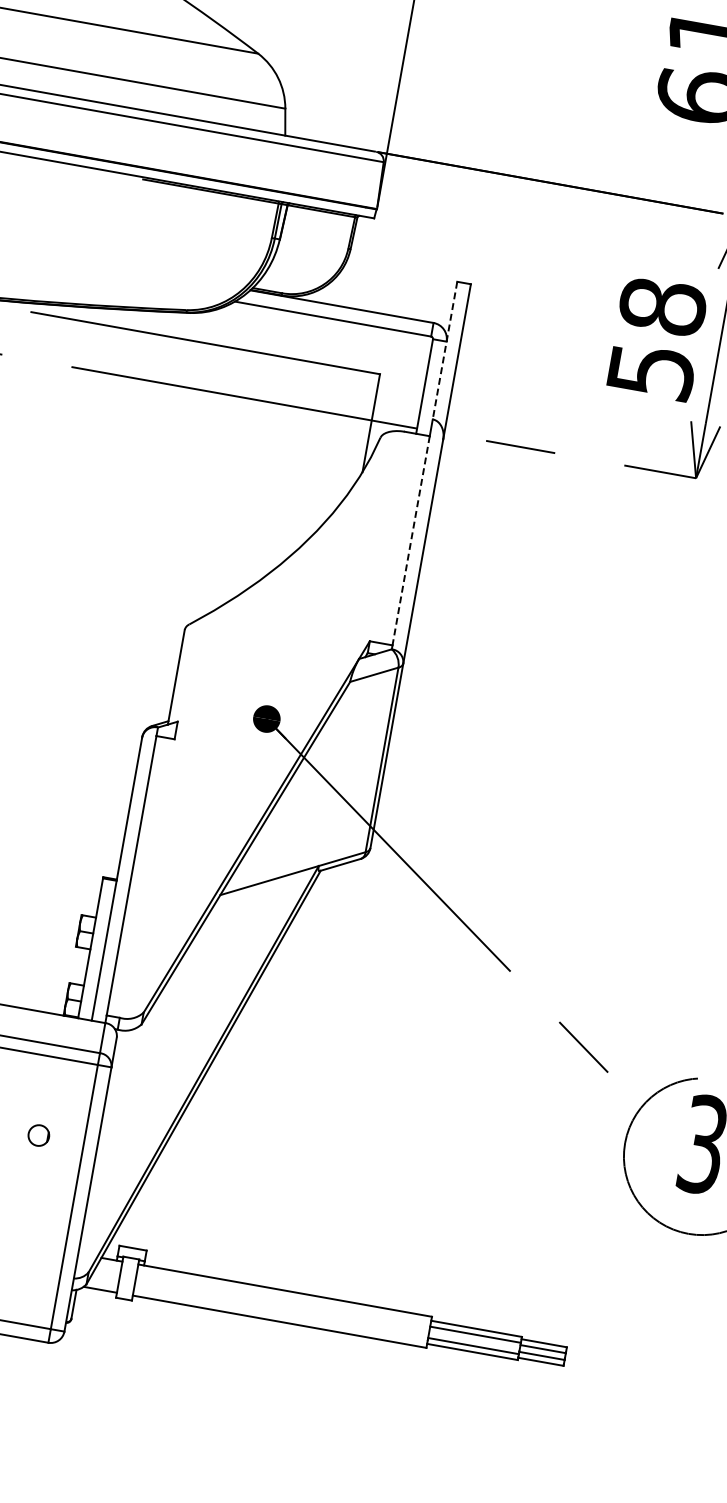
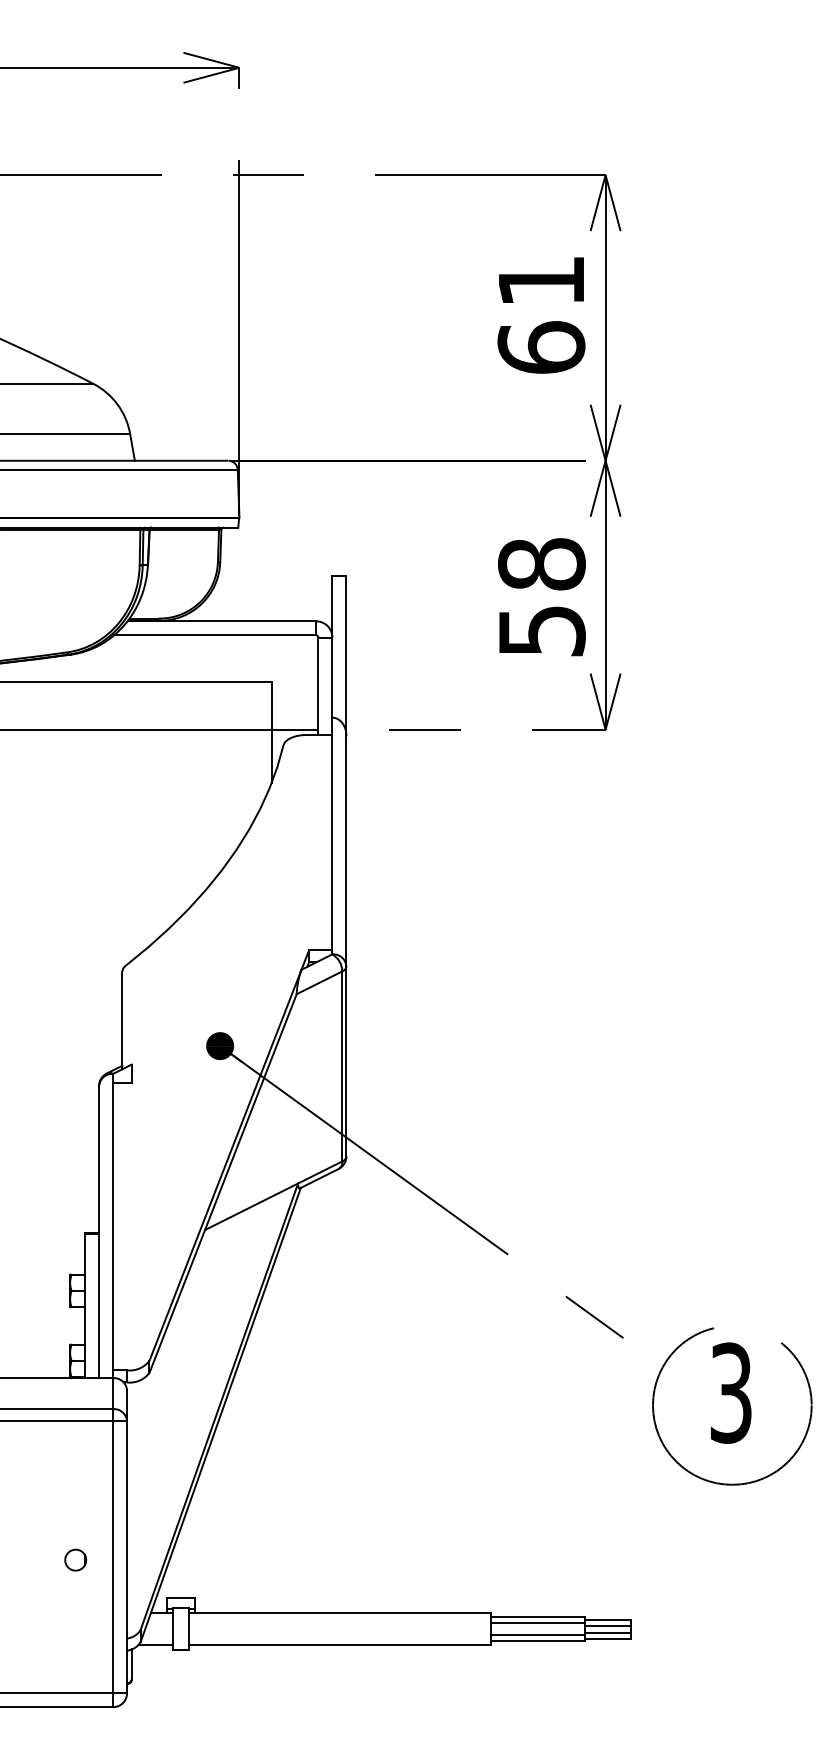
line: (445, 350) -> (332, 646), dashed -> solid
line: (411, 540) -> (332, 842), dashed -> solid
circle: (38, 1134) -> (75, 1559), moved

